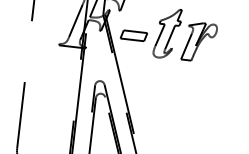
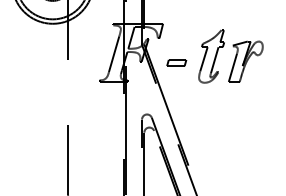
part: (133, 35) -> (176, 62), size x0.7

